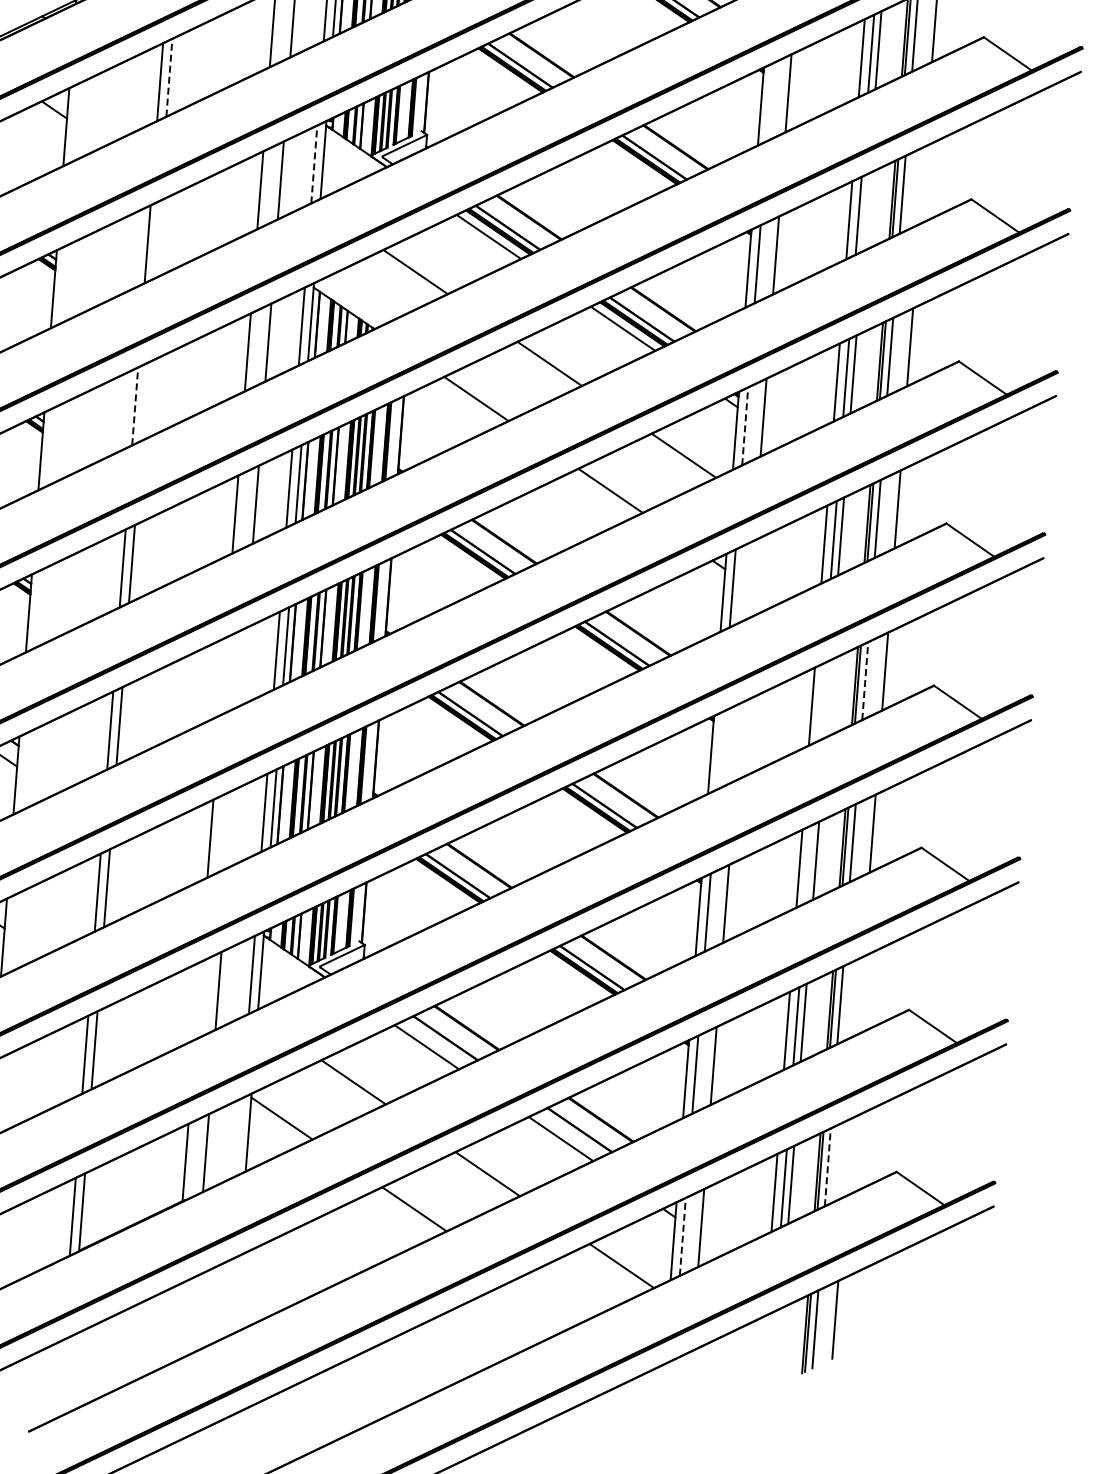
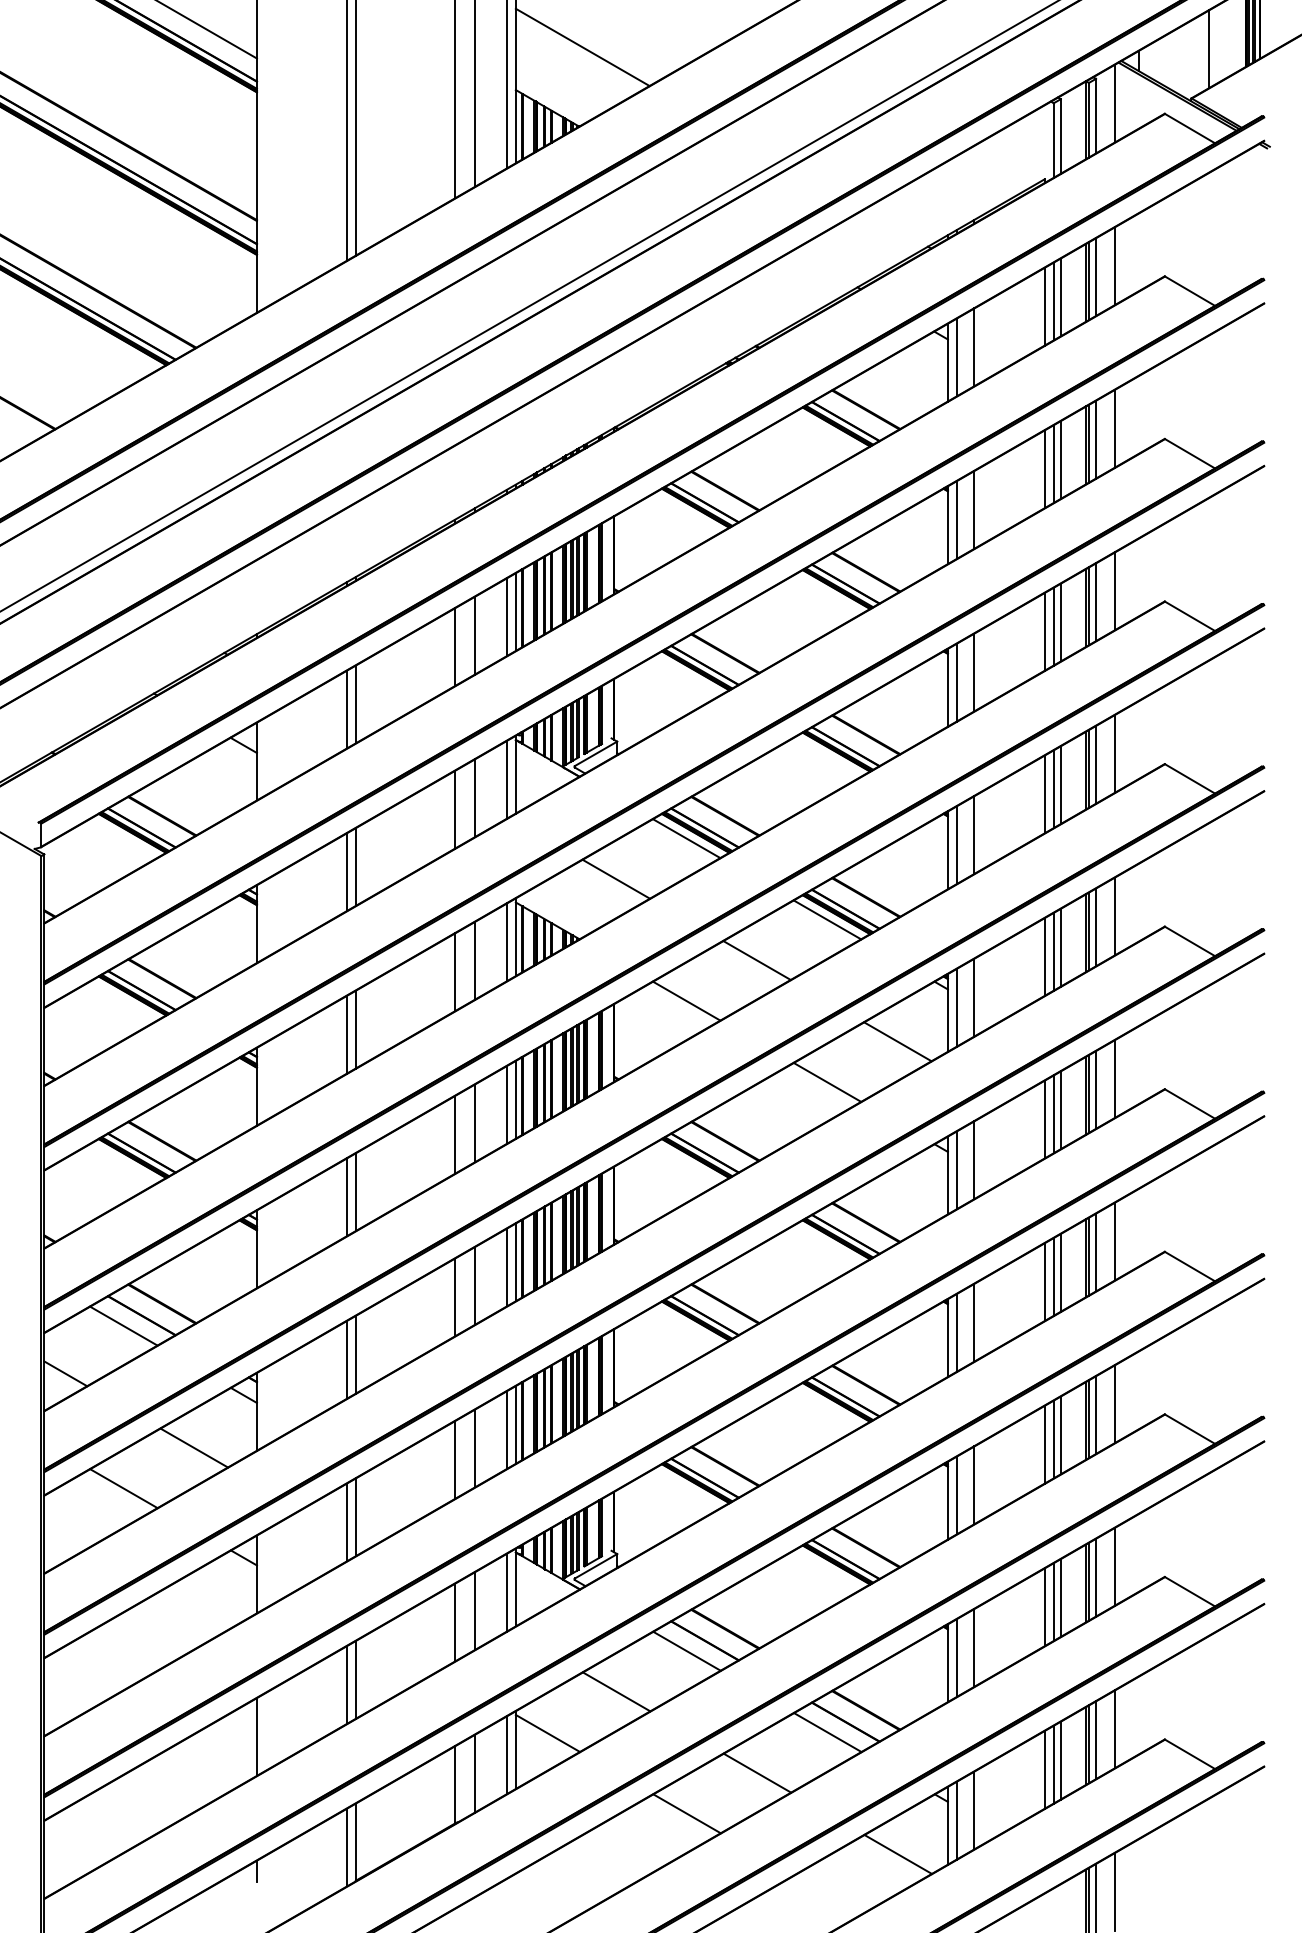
line: (169, 77) -> (355, 704), dashed -> solid
line: (769, 102) -> (956, 682), added
line: (314, 164) -> (507, 779), dashed -> solid
line: (923, 185) -> (1115, 753), added
line: (865, 212) -> (1060, 785), added
line: (156, 239) -> (355, 866), added
line: (144, 401) -> (355, 1029), added
line: (135, 406) -> (347, 1034), dashed -> solid
line: (744, 426) -> (956, 1007), dashed -> solid
line: (751, 579) -> (974, 1160), added
line: (243, 666) -> (474, 1285), added
line: (223, 676) -> (455, 1297), added
line: (864, 680) -> (1095, 1252), dashed -> solid
line: (828, 698) -> (1060, 1272), added
line: (821, 701) -> (1053, 1276), added
line: (738, 741) -> (974, 1322), added
line: (720, 750) -> (956, 1332), added
line: (230, 828) -> (474, 1448), added
line: (808, 864) -> (1053, 1439), added
line: (860, 995) -> (1115, 1566), added
line: (198, 1000) -> (455, 1622), added
line: (239, 1137) -> (507, 1755), added
line: (848, 1158) -> (1115, 1729), added
line: (827, 1167) -> (1095, 1740), dashed -> solid
line: (682, 1236) -> (956, 1820), dashed -> solid

